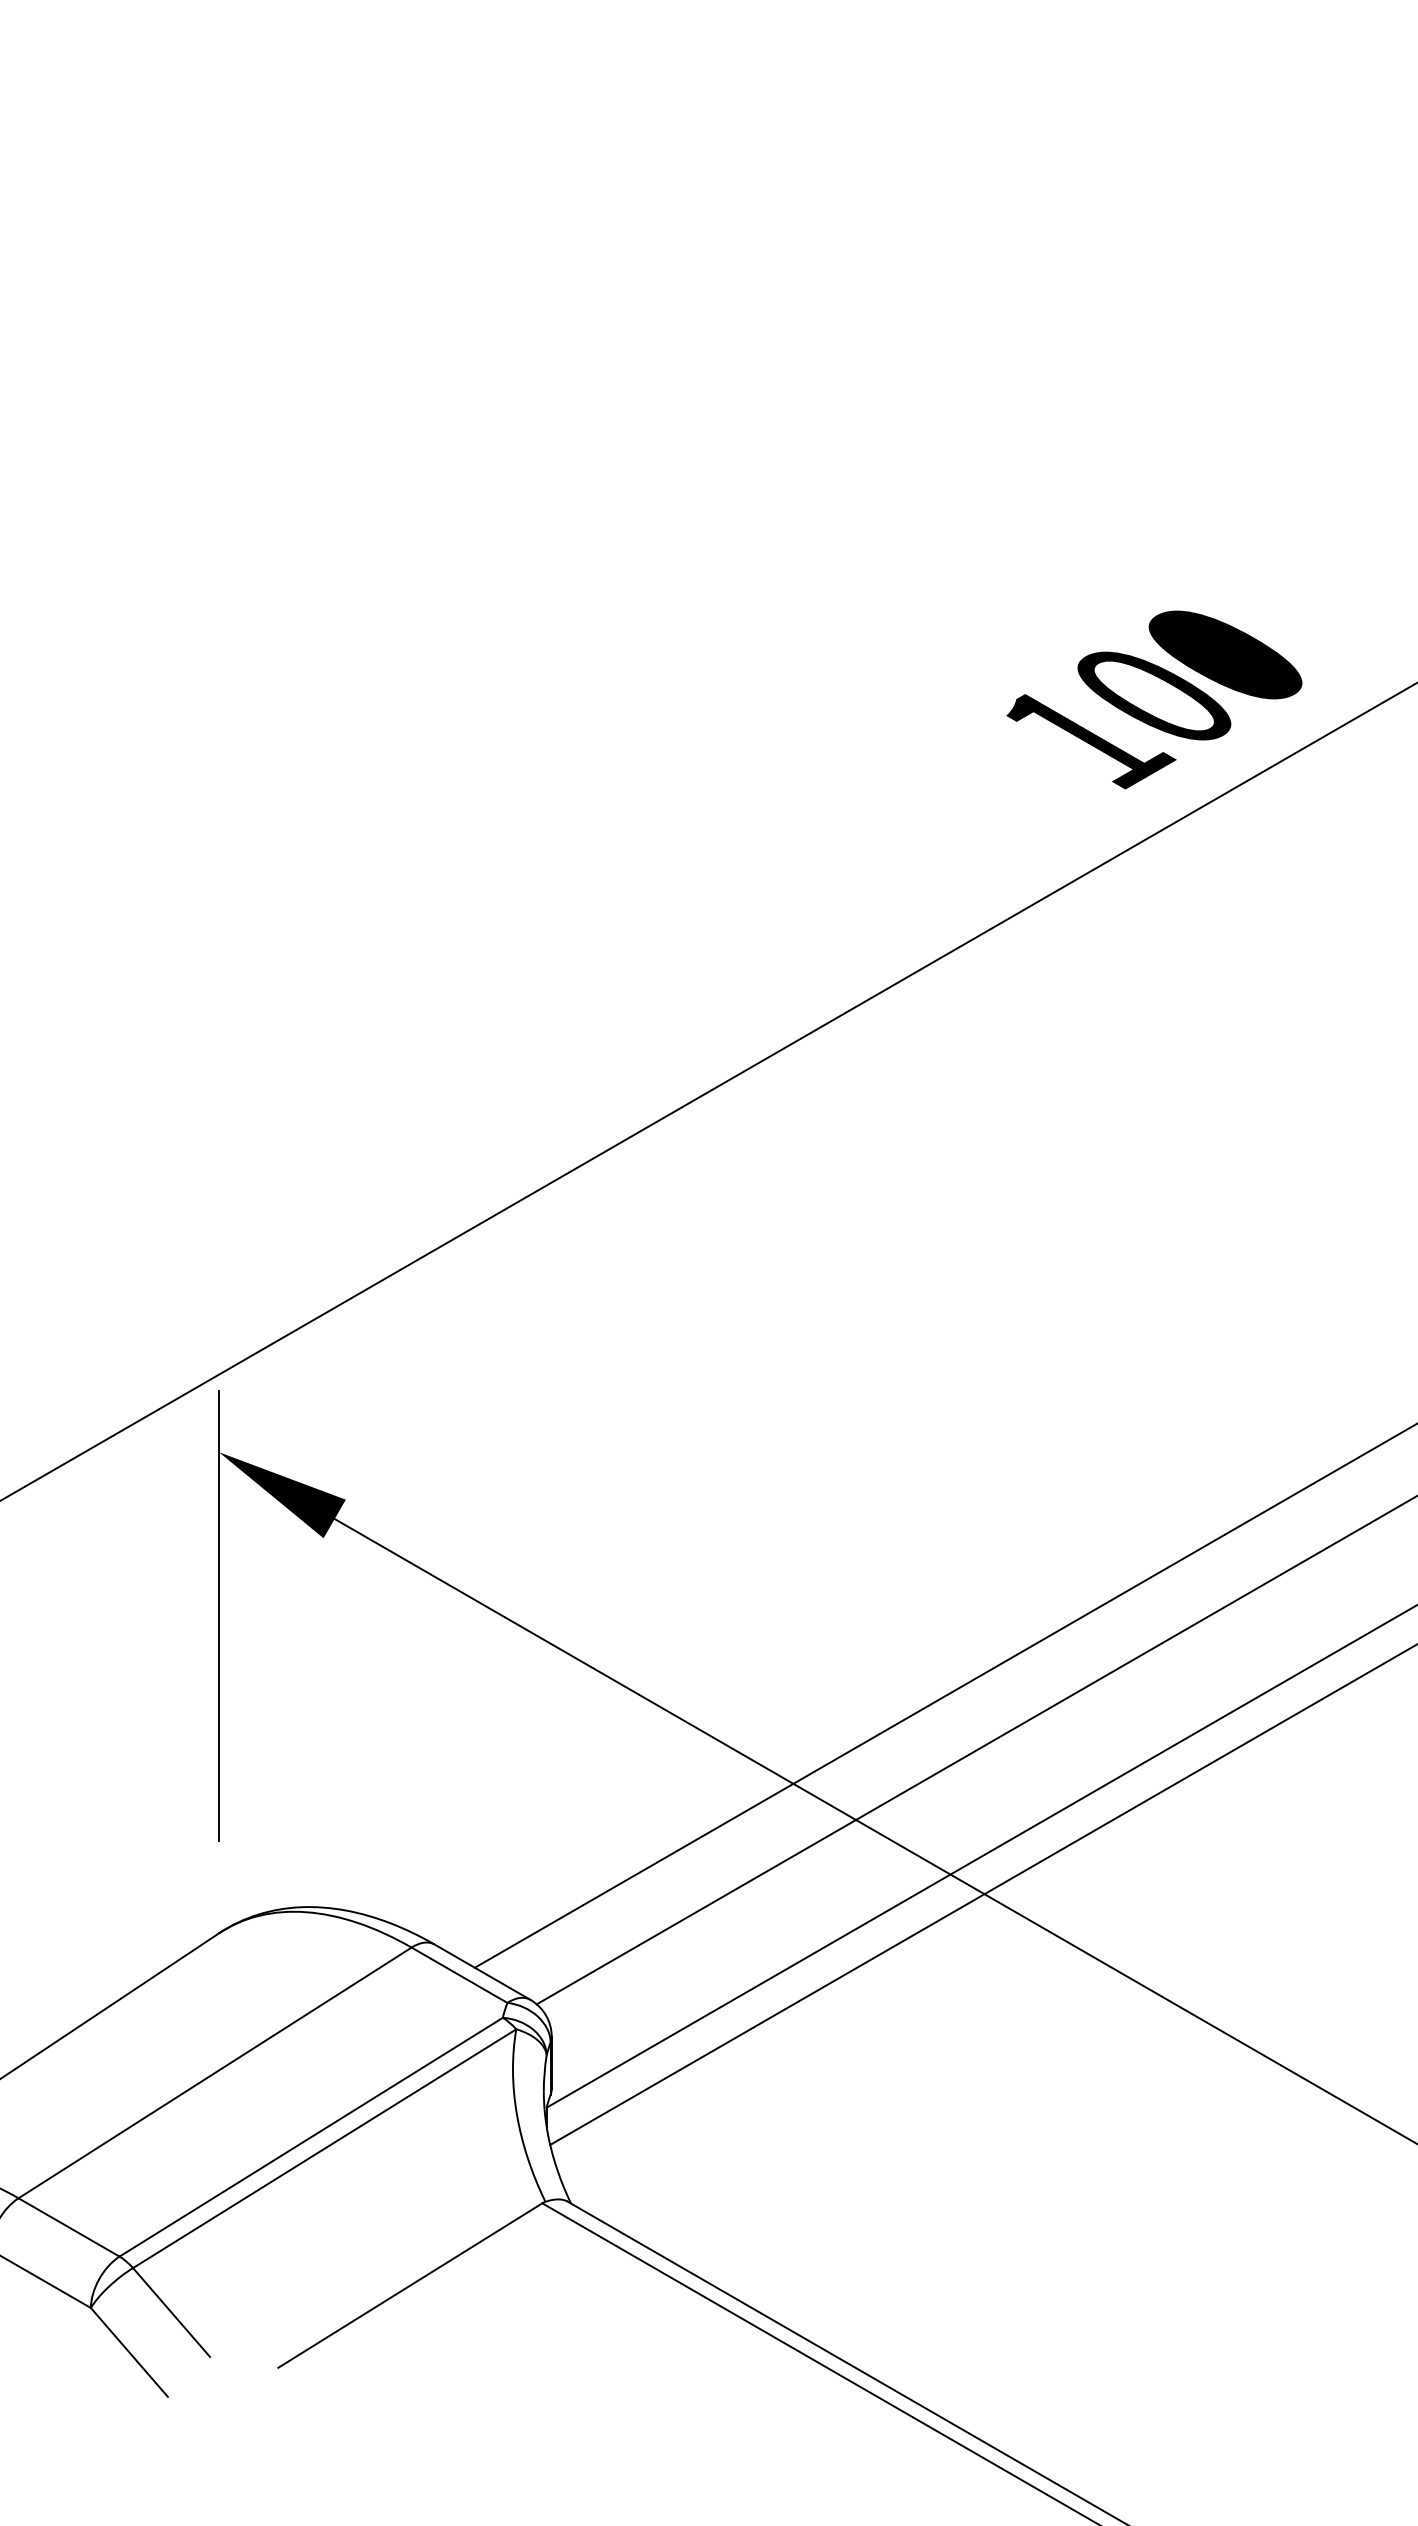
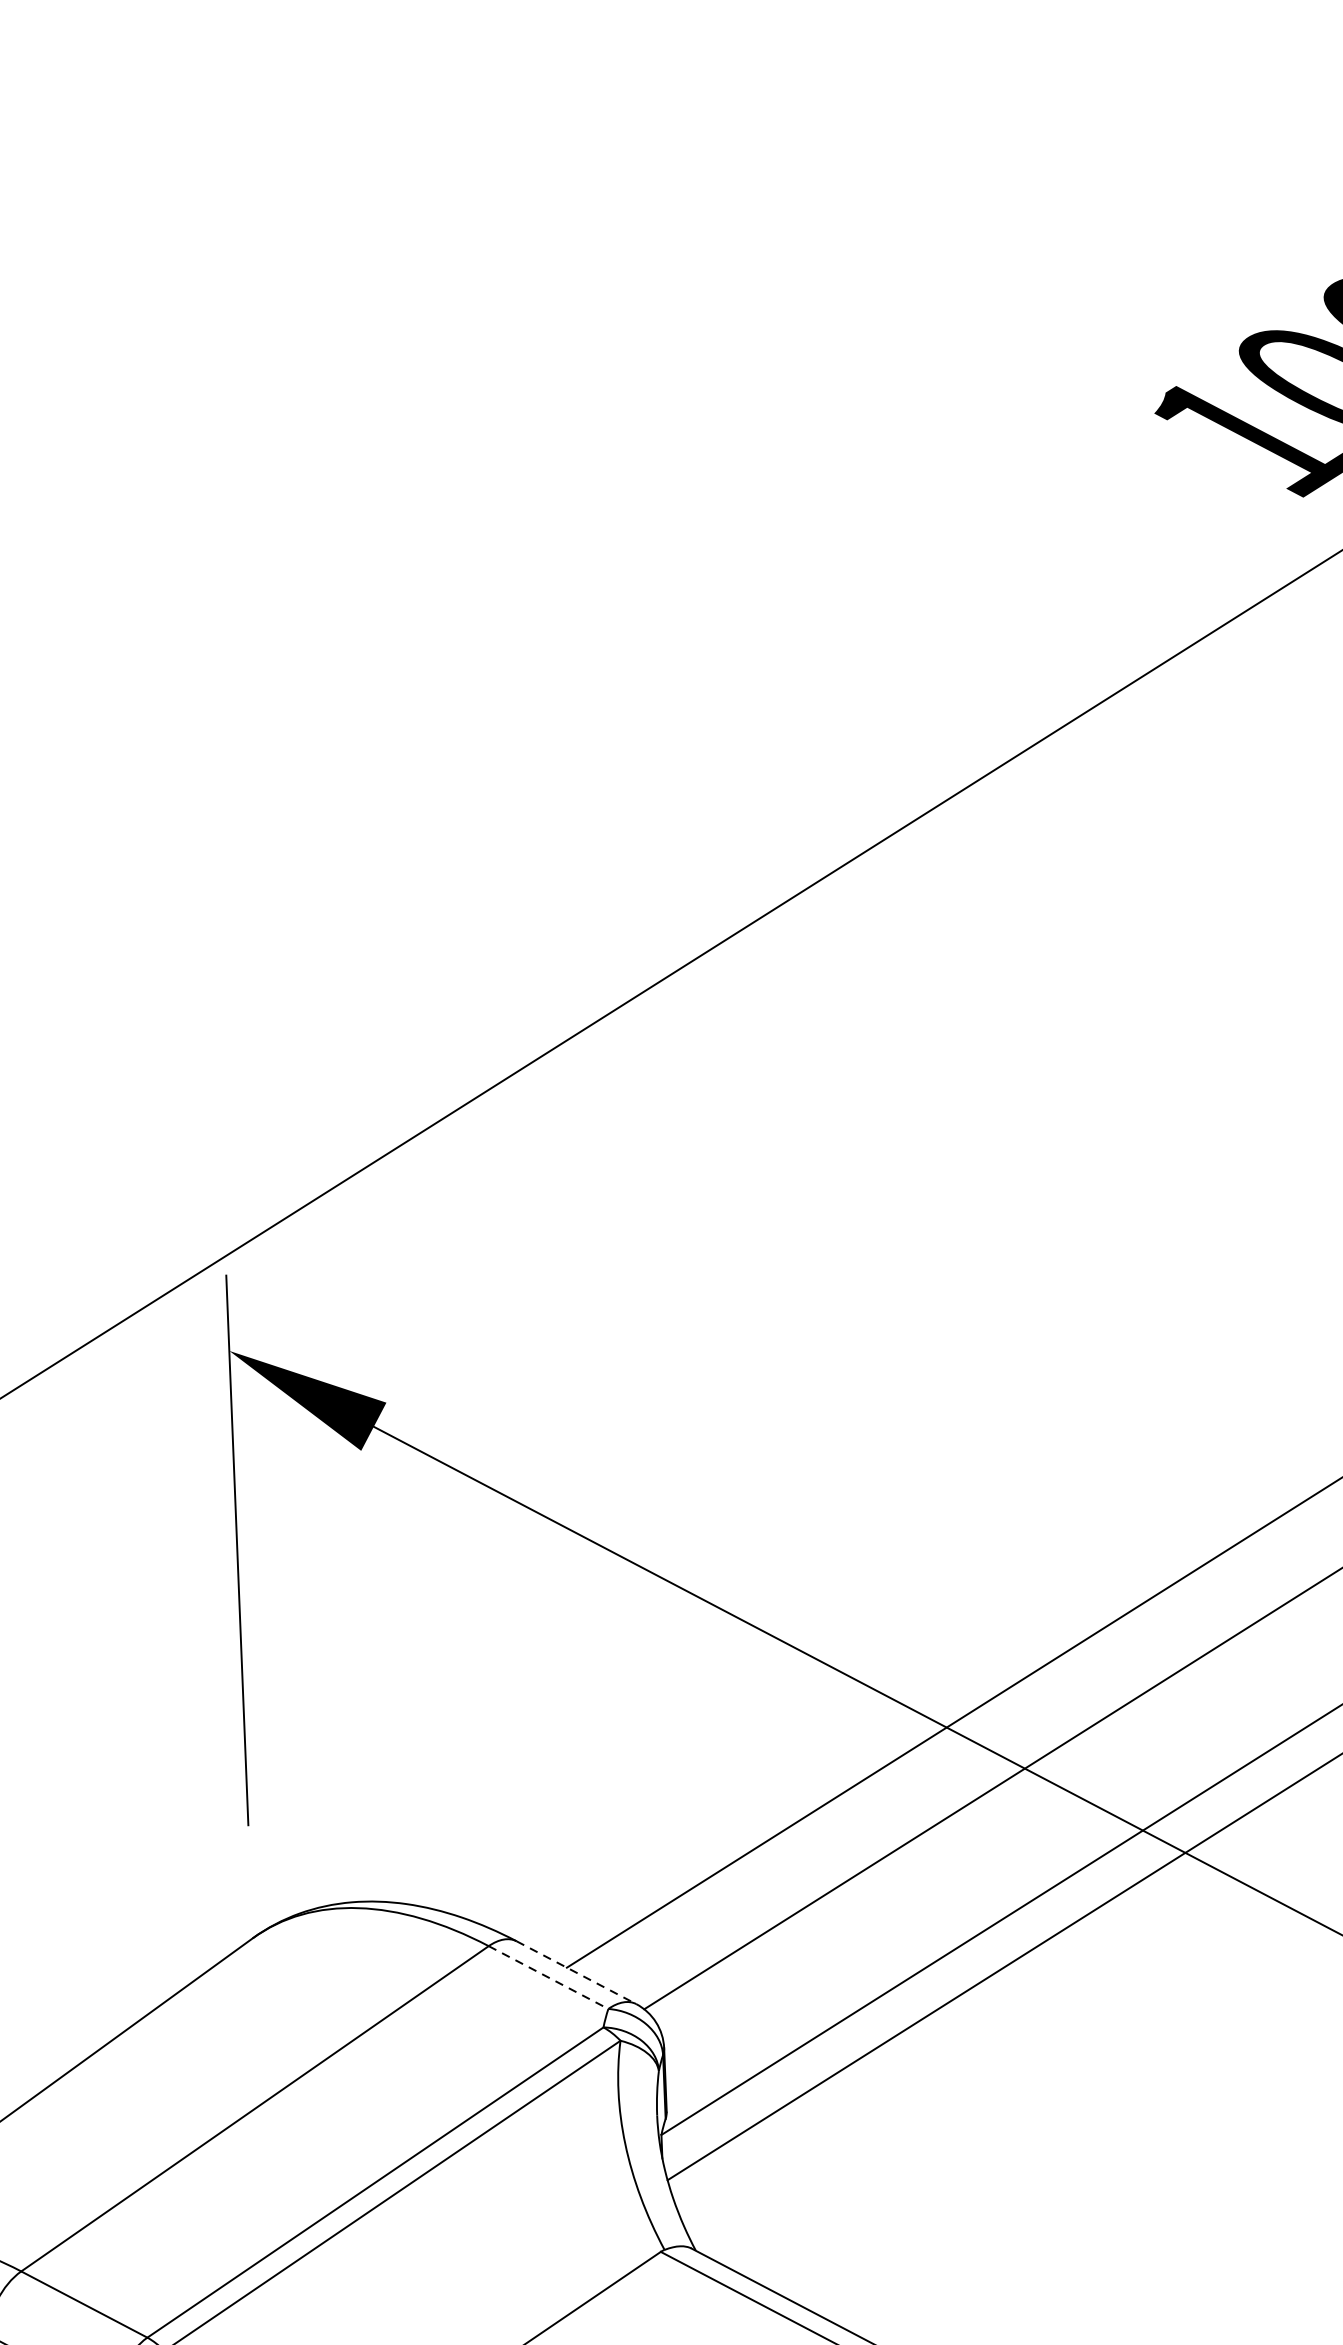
line: (482, 1972) -> (576, 1973), solid -> dashed
line: (459, 1975) -> (548, 1977), solid -> dashed

